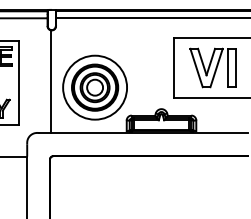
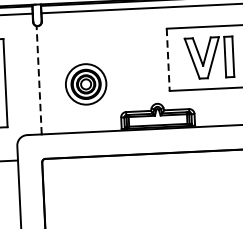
line: (173, 68) -> (167, 60), solid -> dashed
line: (50, 81) -> (38, 80), solid -> dashed
part: (94, 87) -> (85, 84), size x0.6

